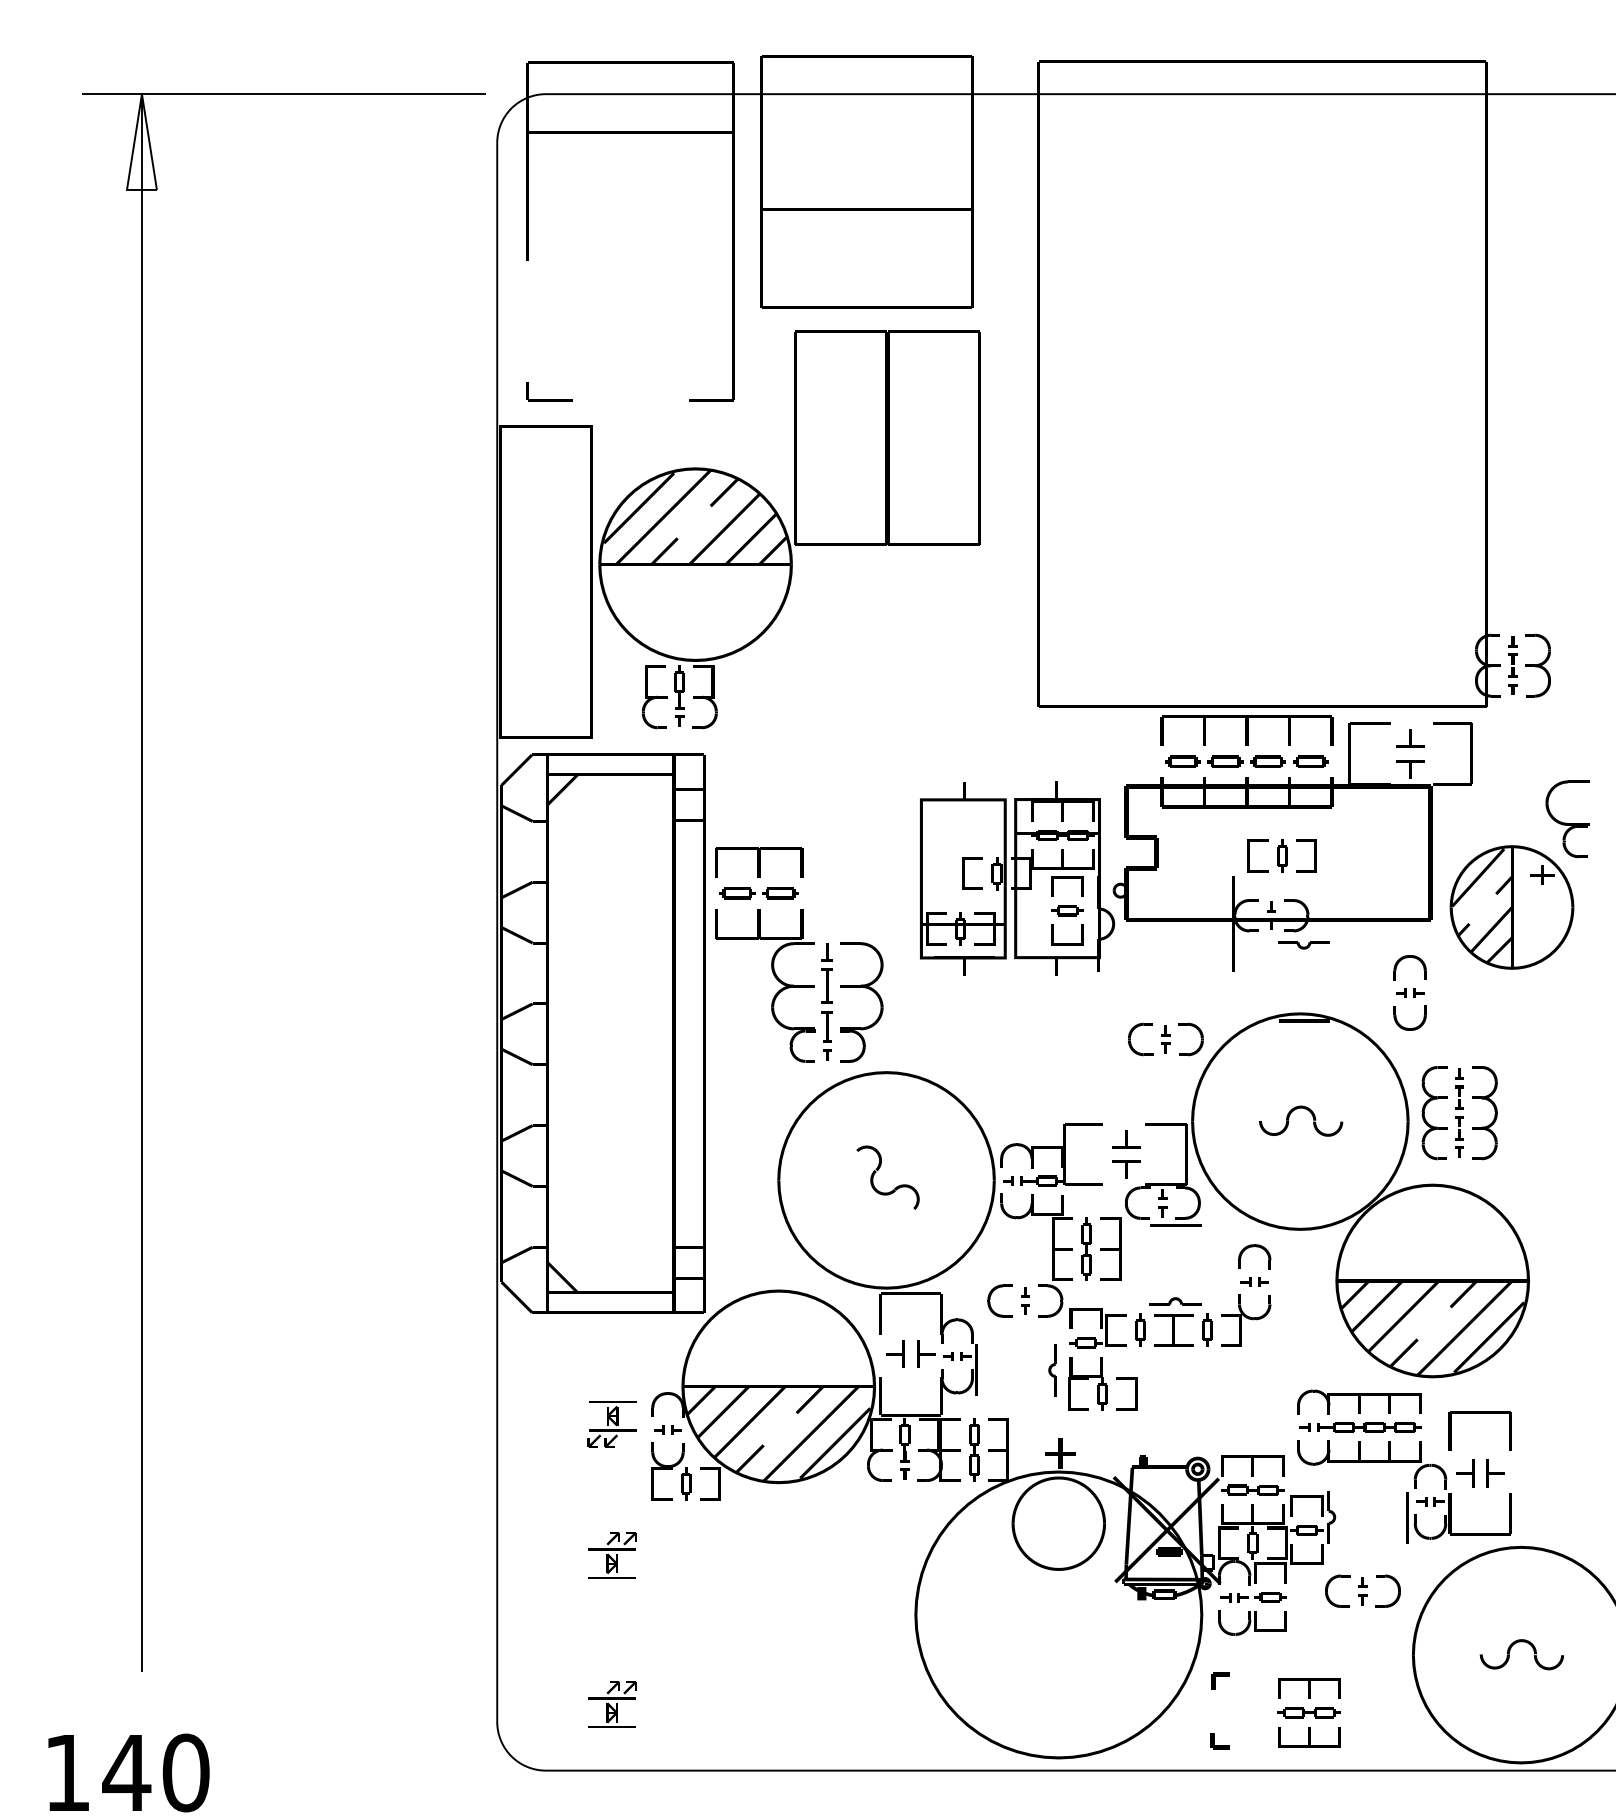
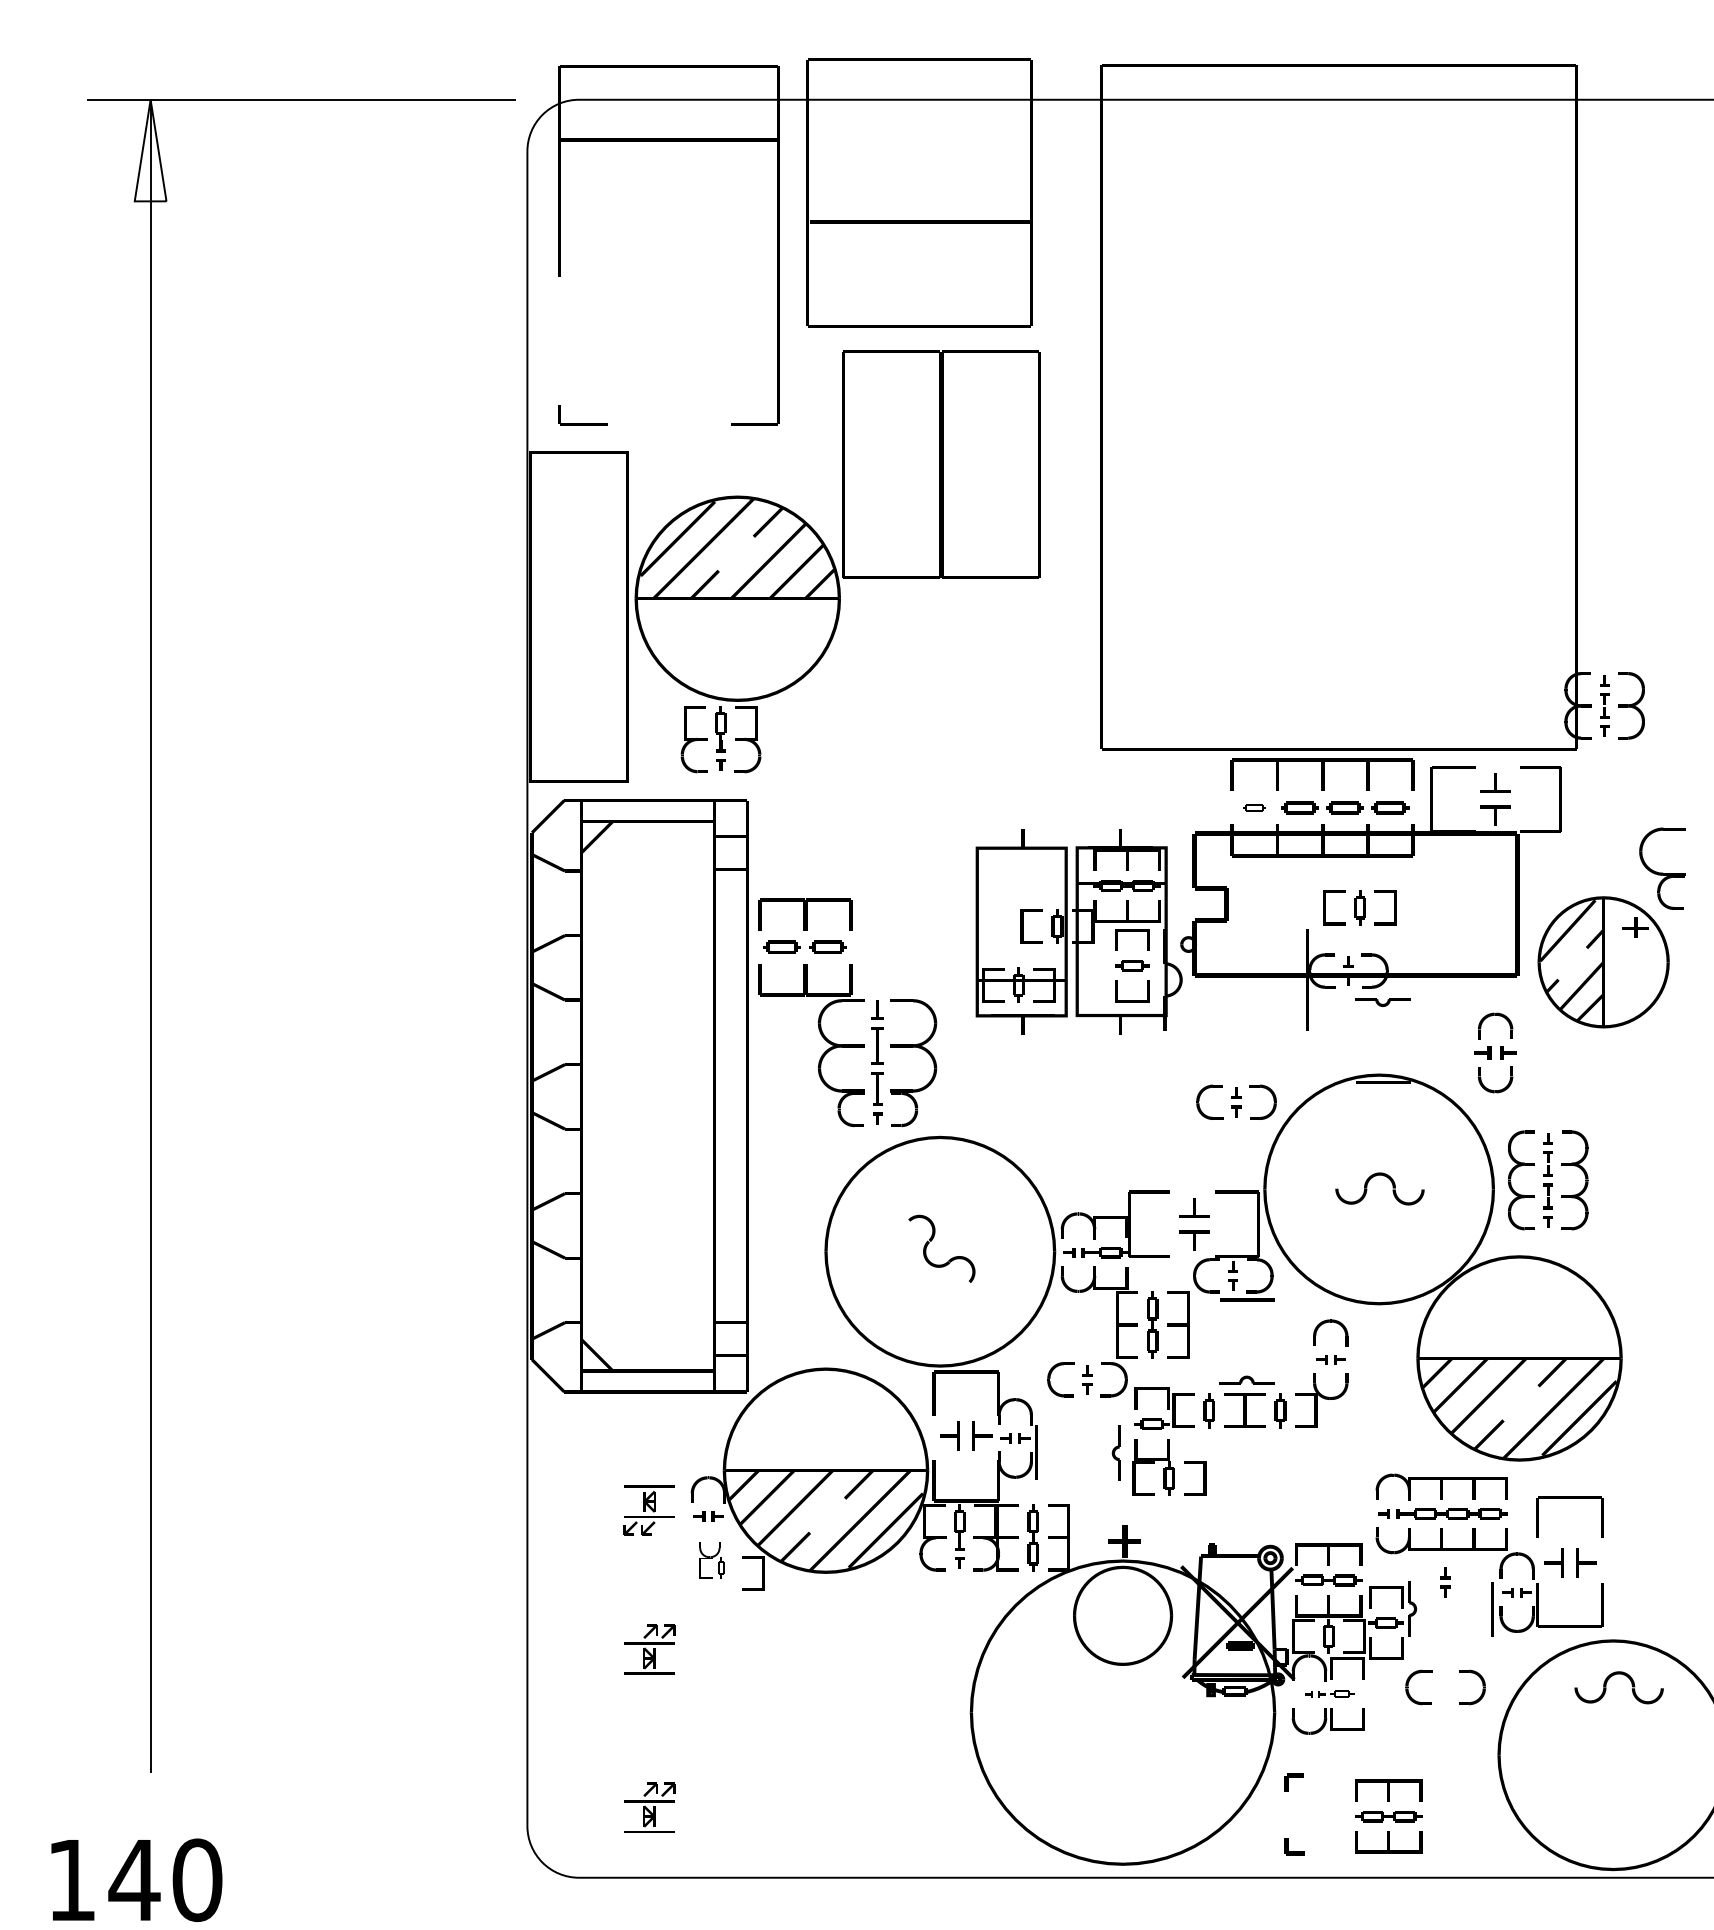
part: (1182, 761) -> (1254, 807), size x0.6
part: (1410, 992) -> (1495, 1052), size x1.4
part: (670, 1470) -> (711, 1559), size x0.6
part: (1362, 1591) -> (1445, 1582), moved
part: (1253, 1596) -> (1329, 1693), size x0.7
part: (1509, 1654) -> (1606, 1687), moved

